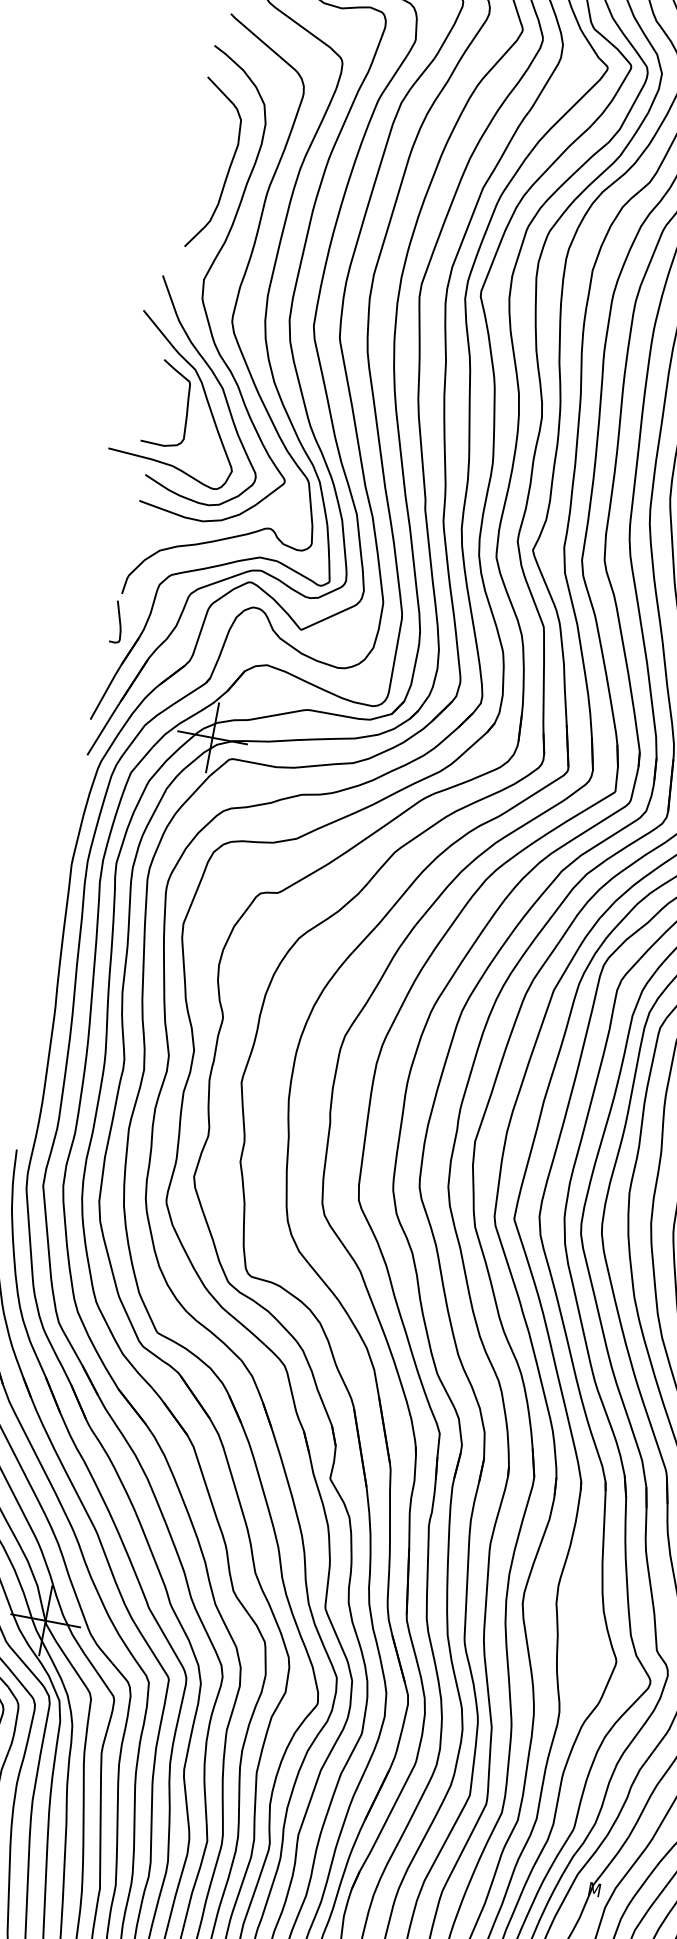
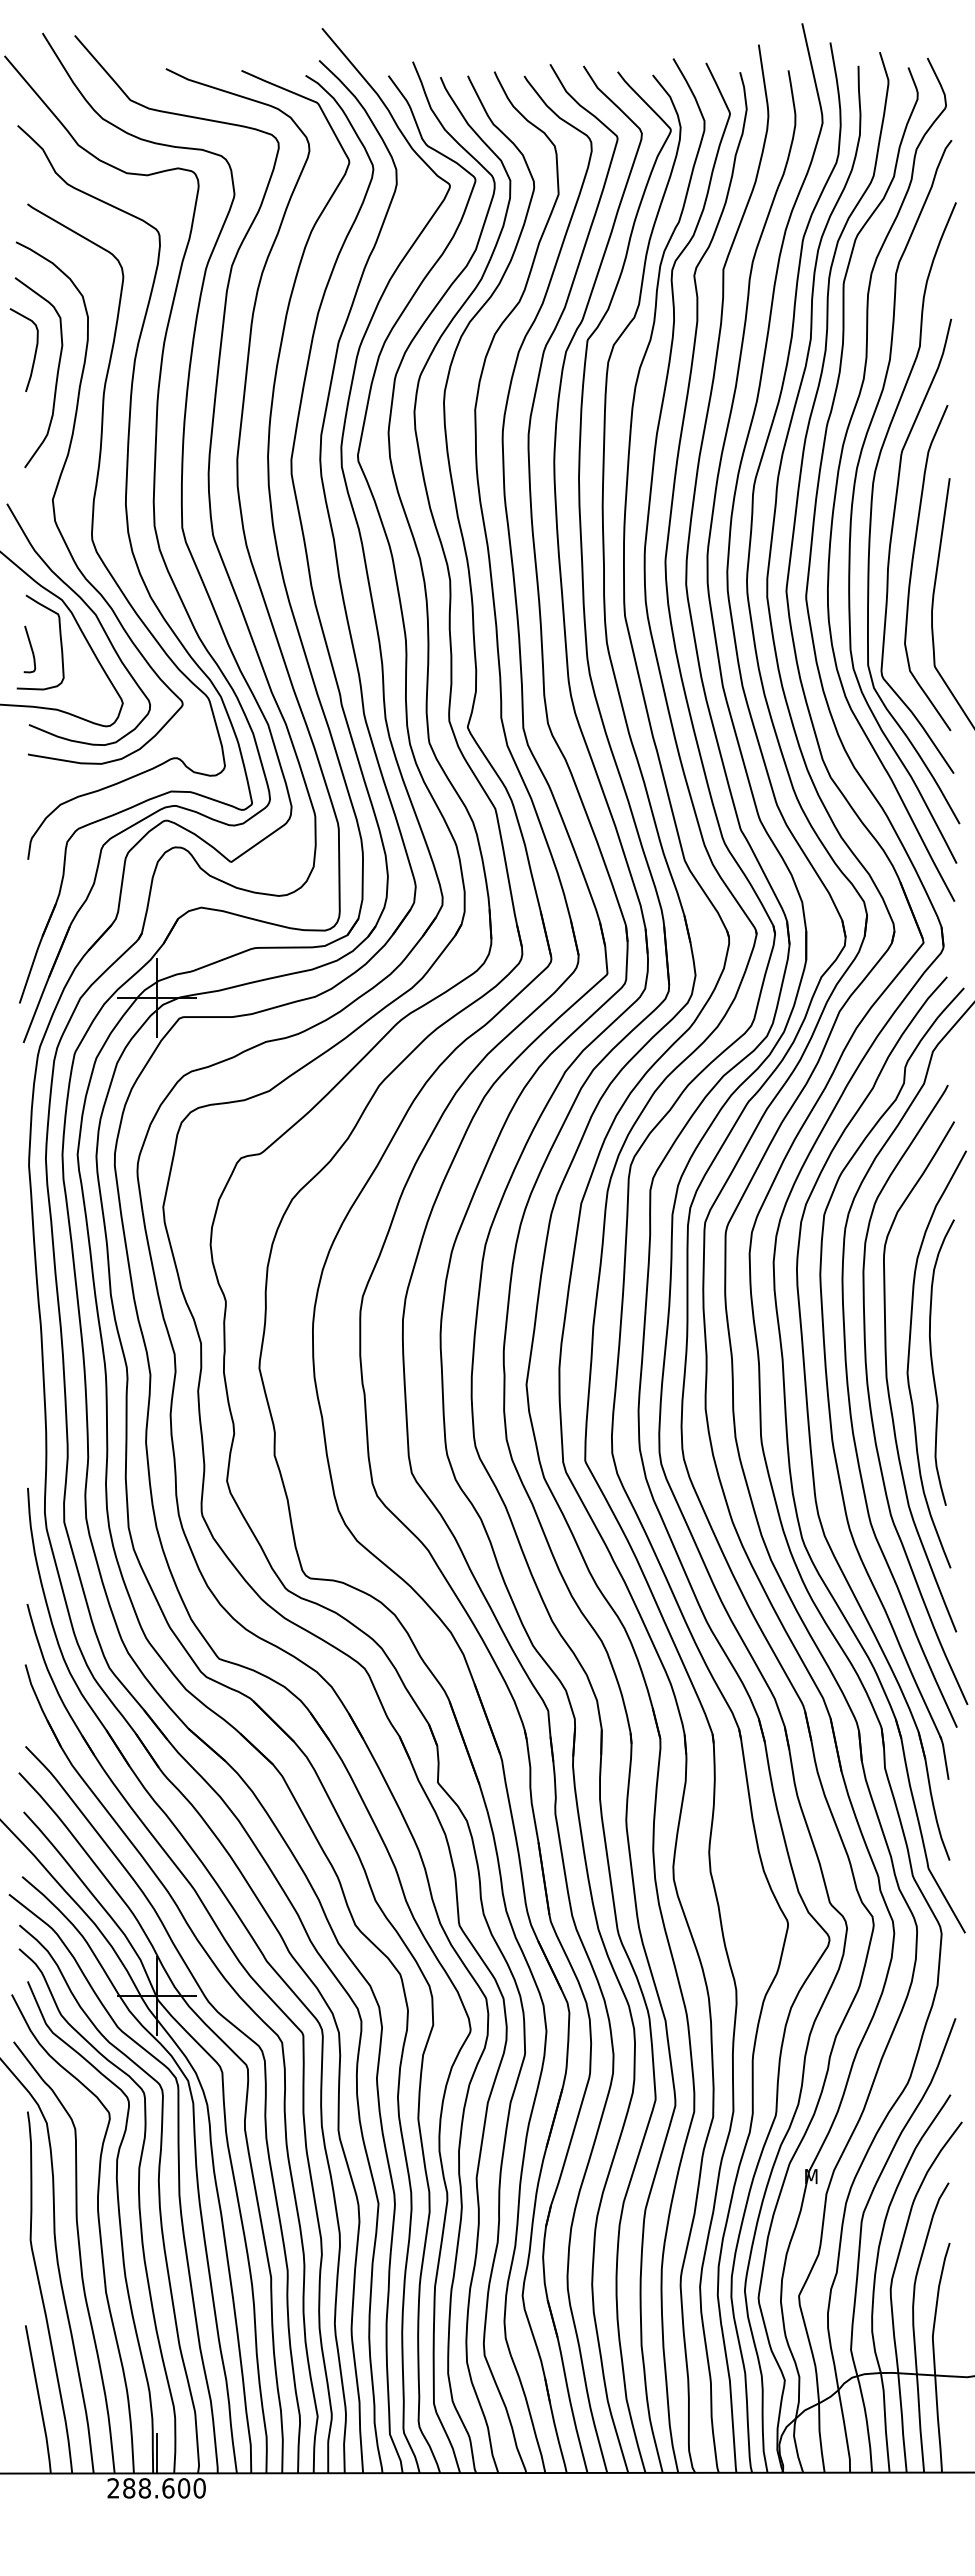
curve: (212, 146) -> (34, 352), added
curve: (118, 621) -> (30, 648), moved

